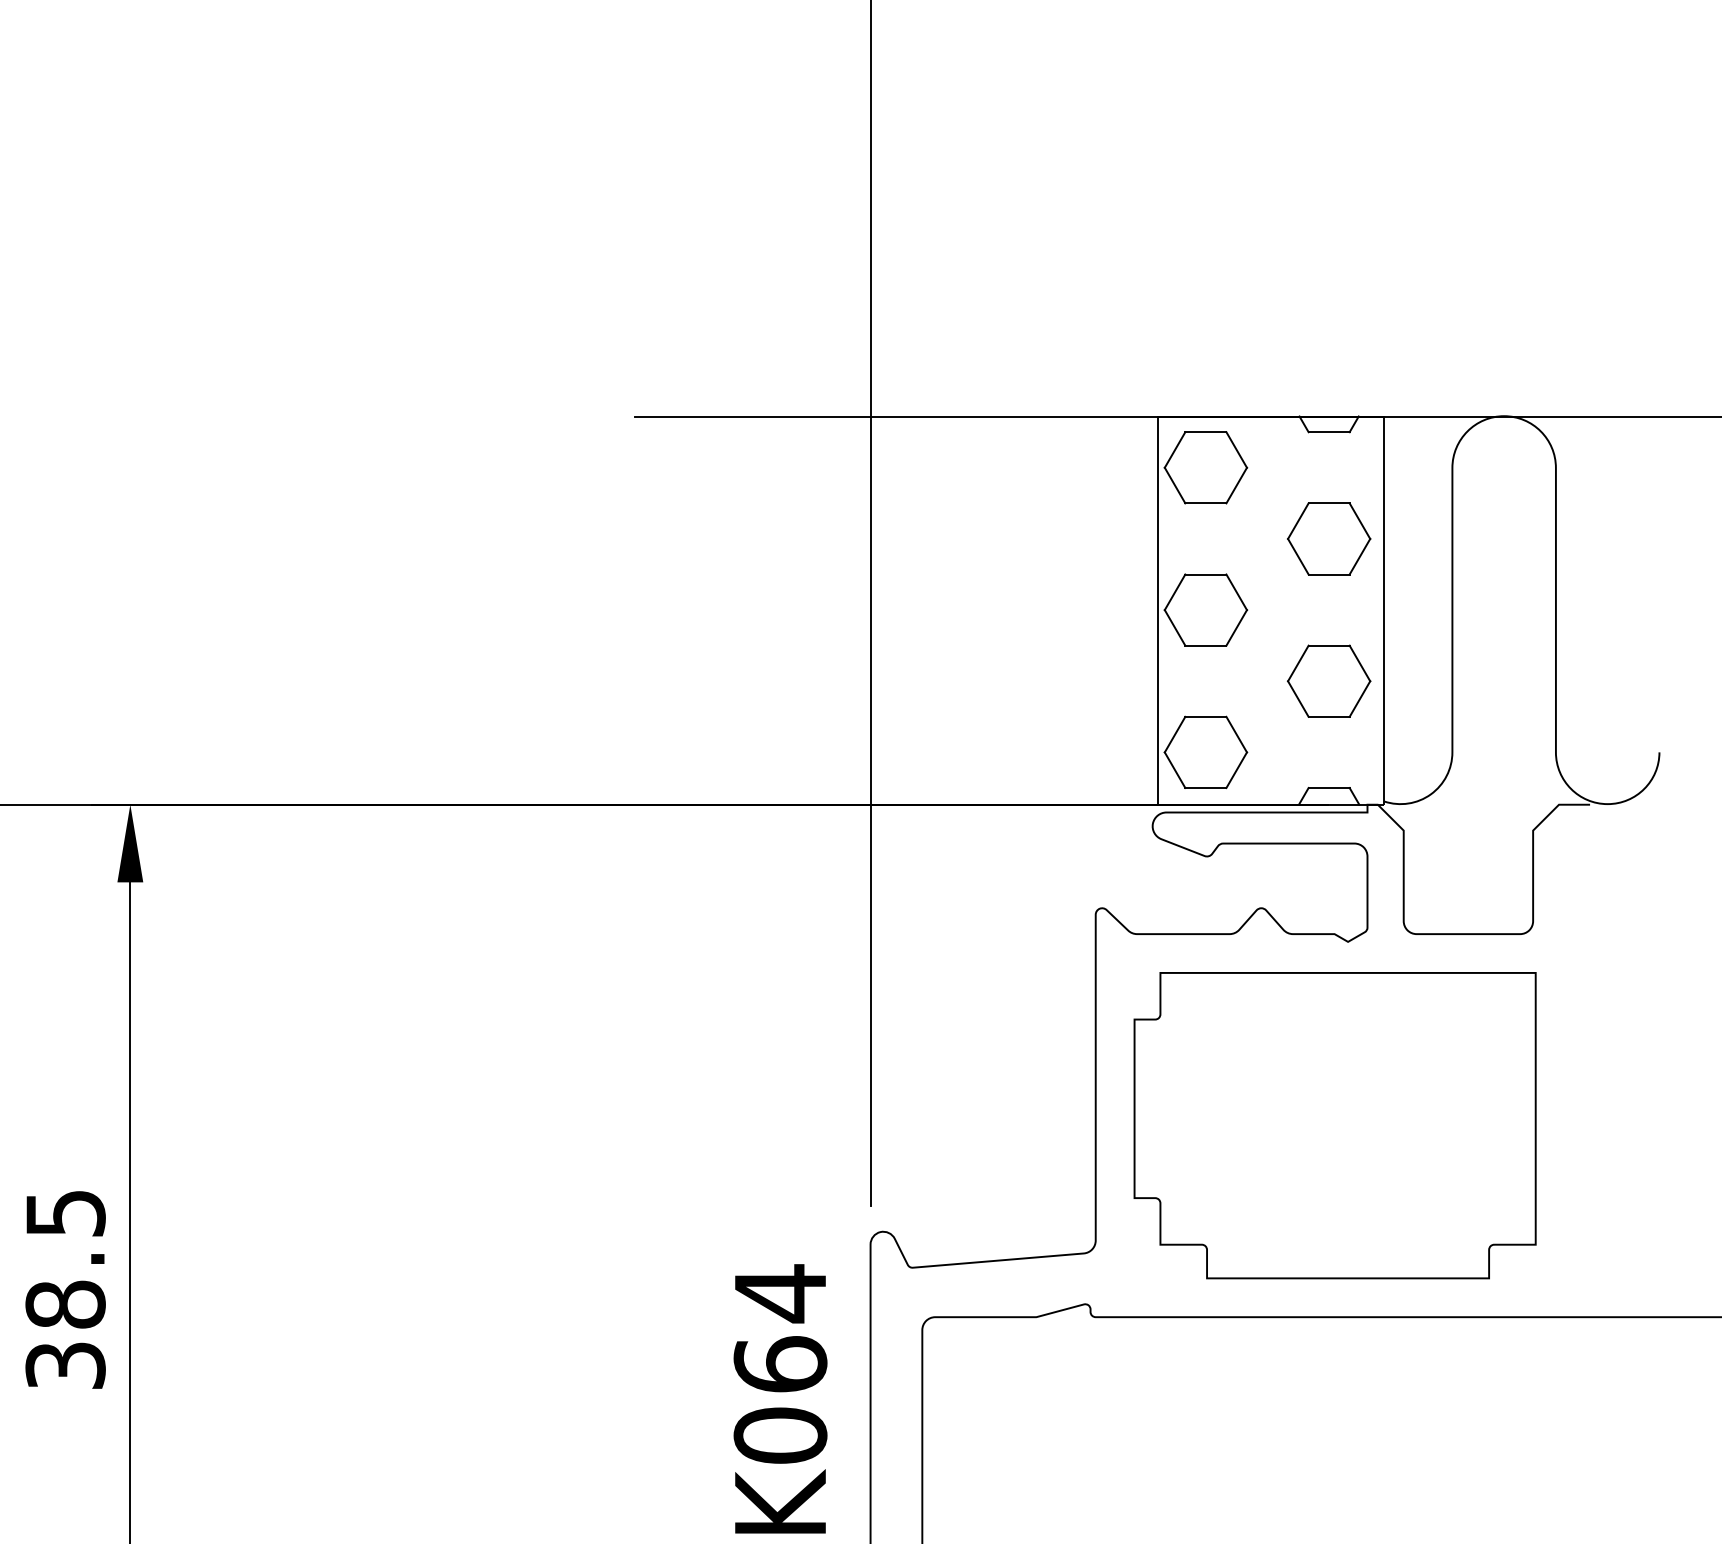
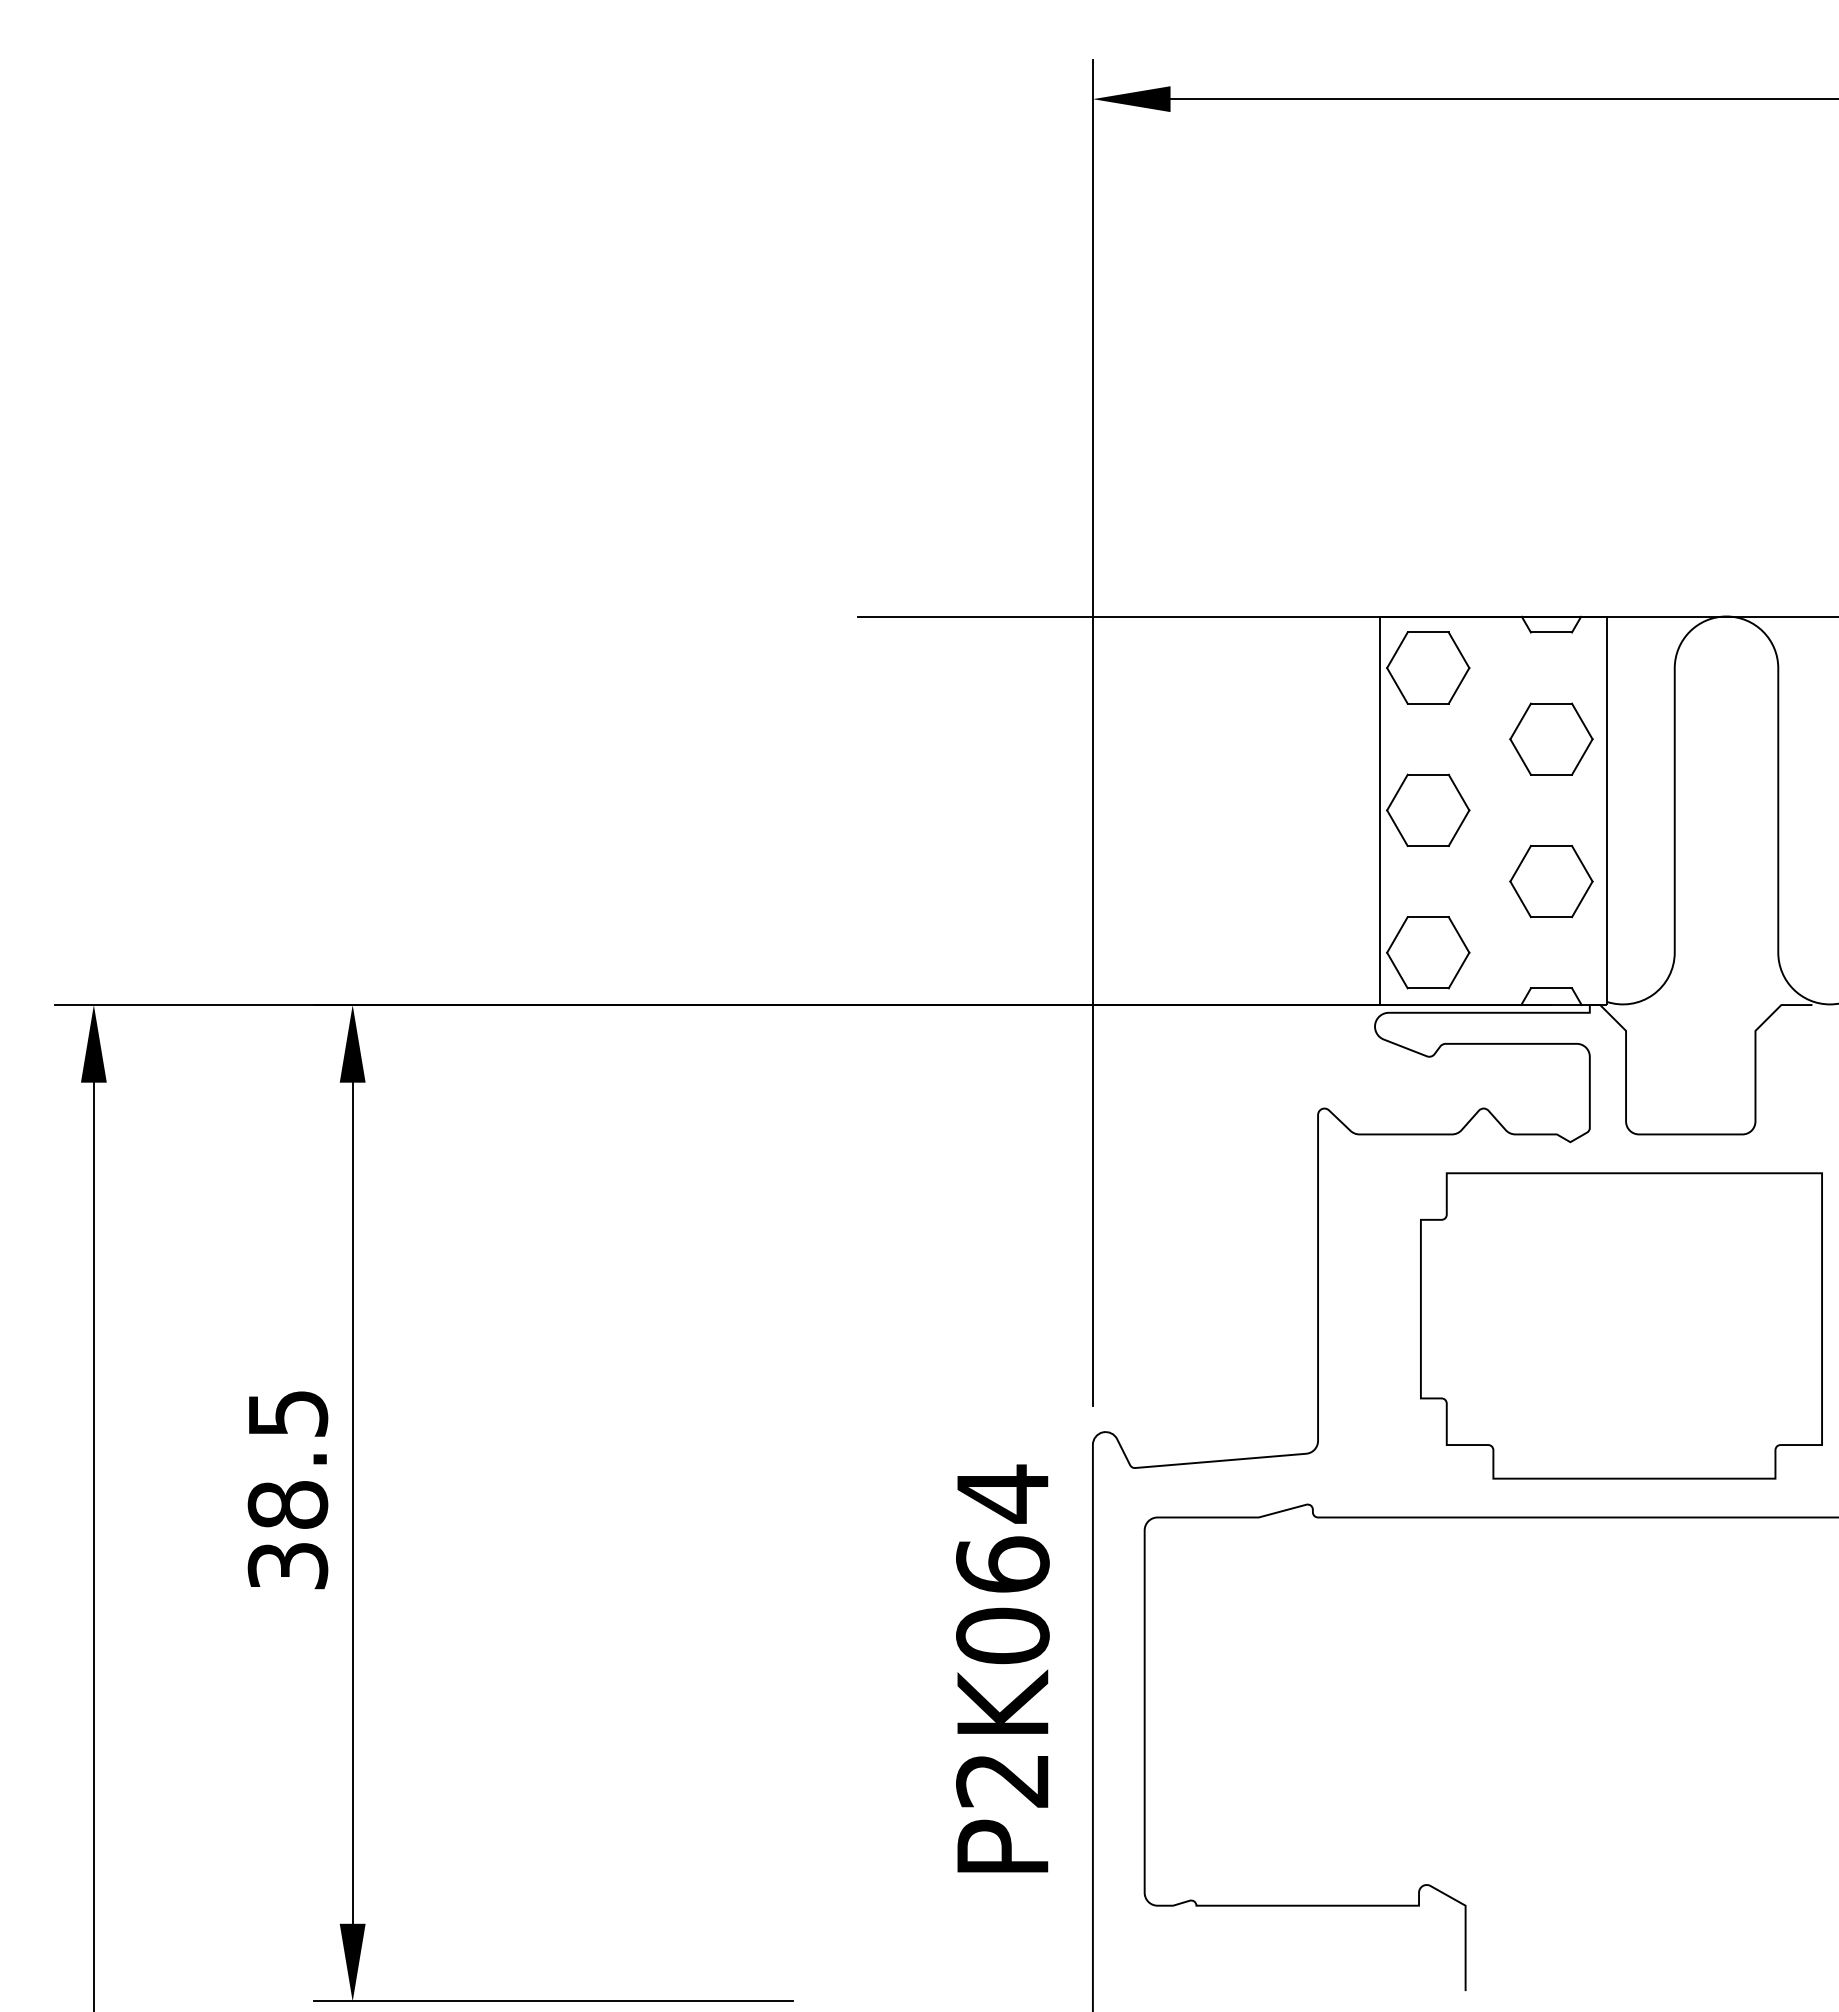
part: (1335, 1125) -> (1621, 1325), moved

